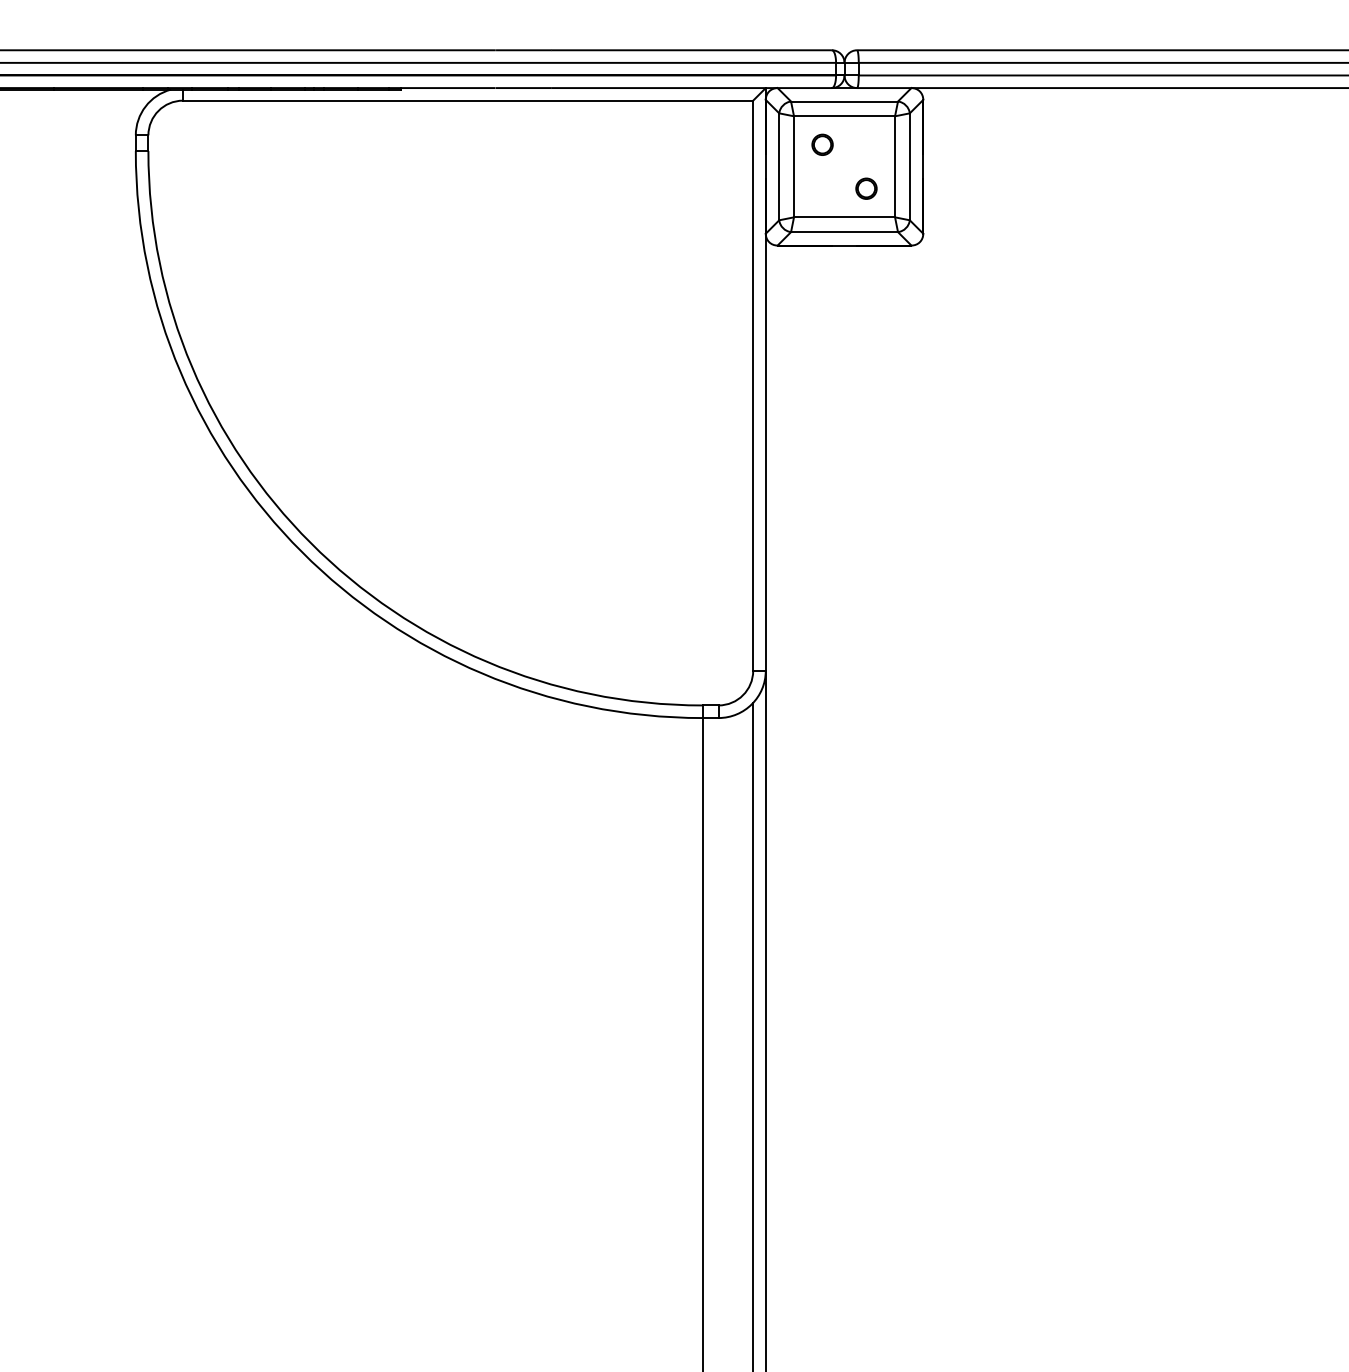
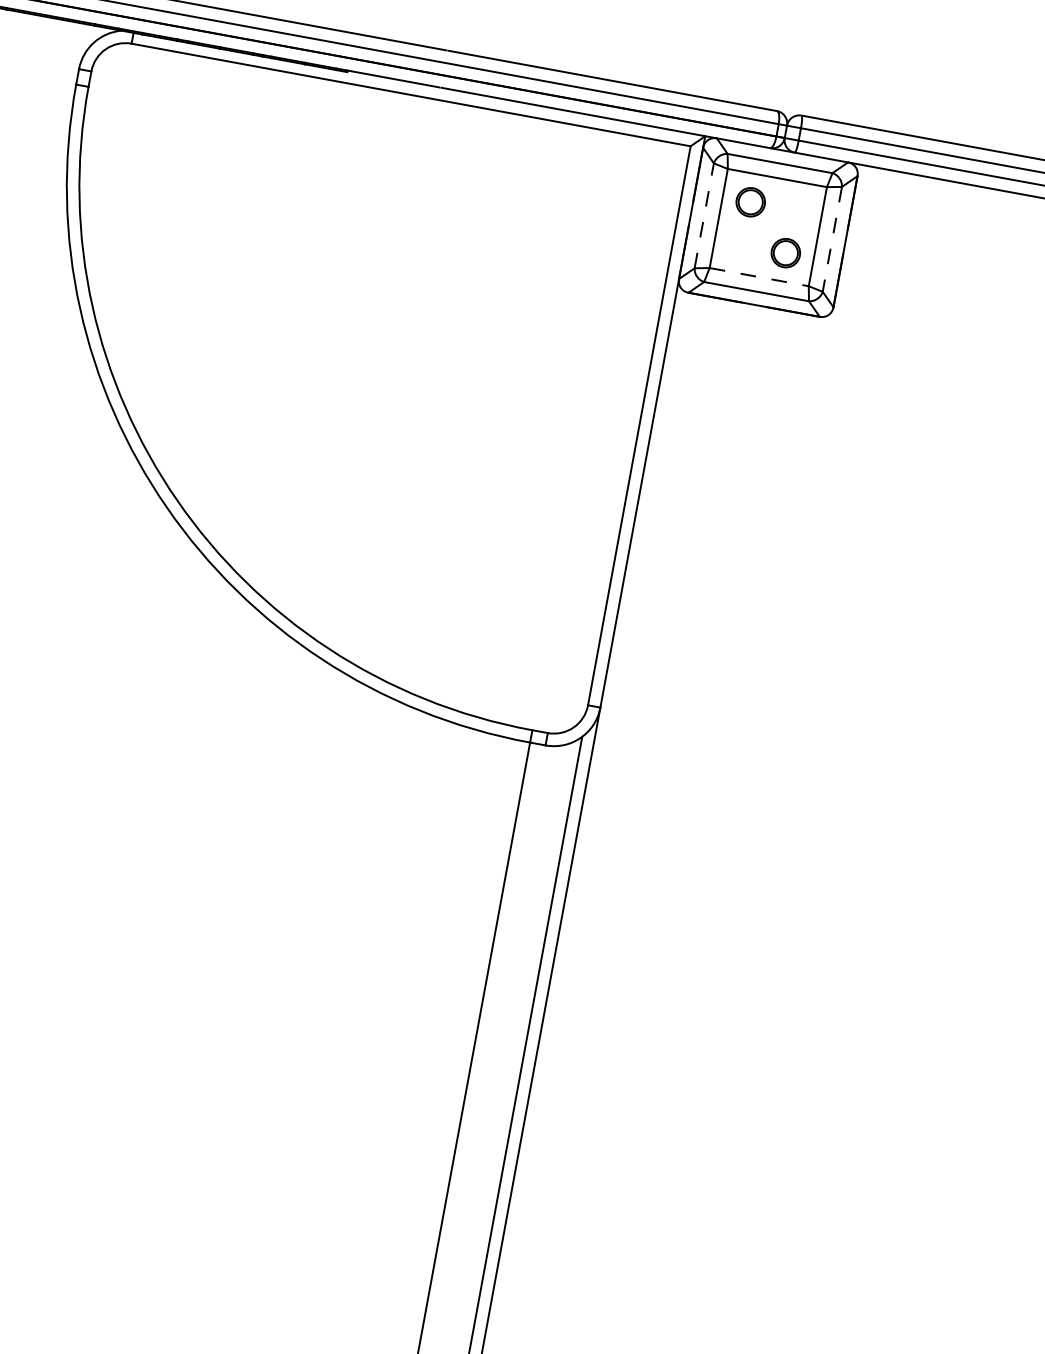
part: (822, 144) -> (750, 201), size x1.4
line: (779, 166) -> (704, 215), solid -> dashed
line: (909, 167) -> (831, 239), solid -> dashed
part: (866, 188) -> (785, 252), size x1.4
line: (844, 217) -> (759, 277), solid -> dashed

